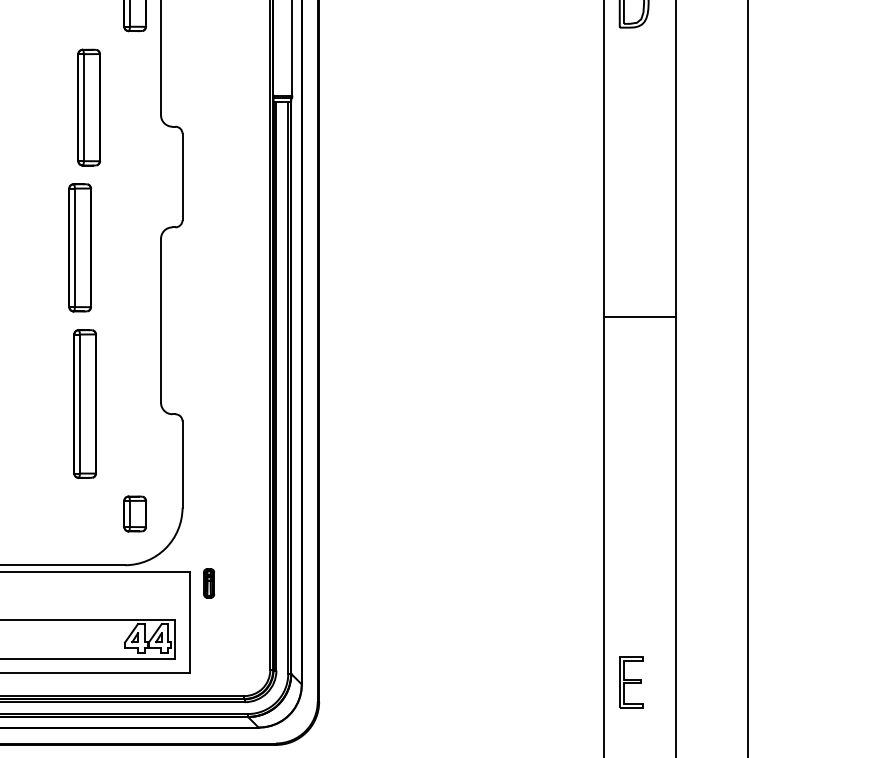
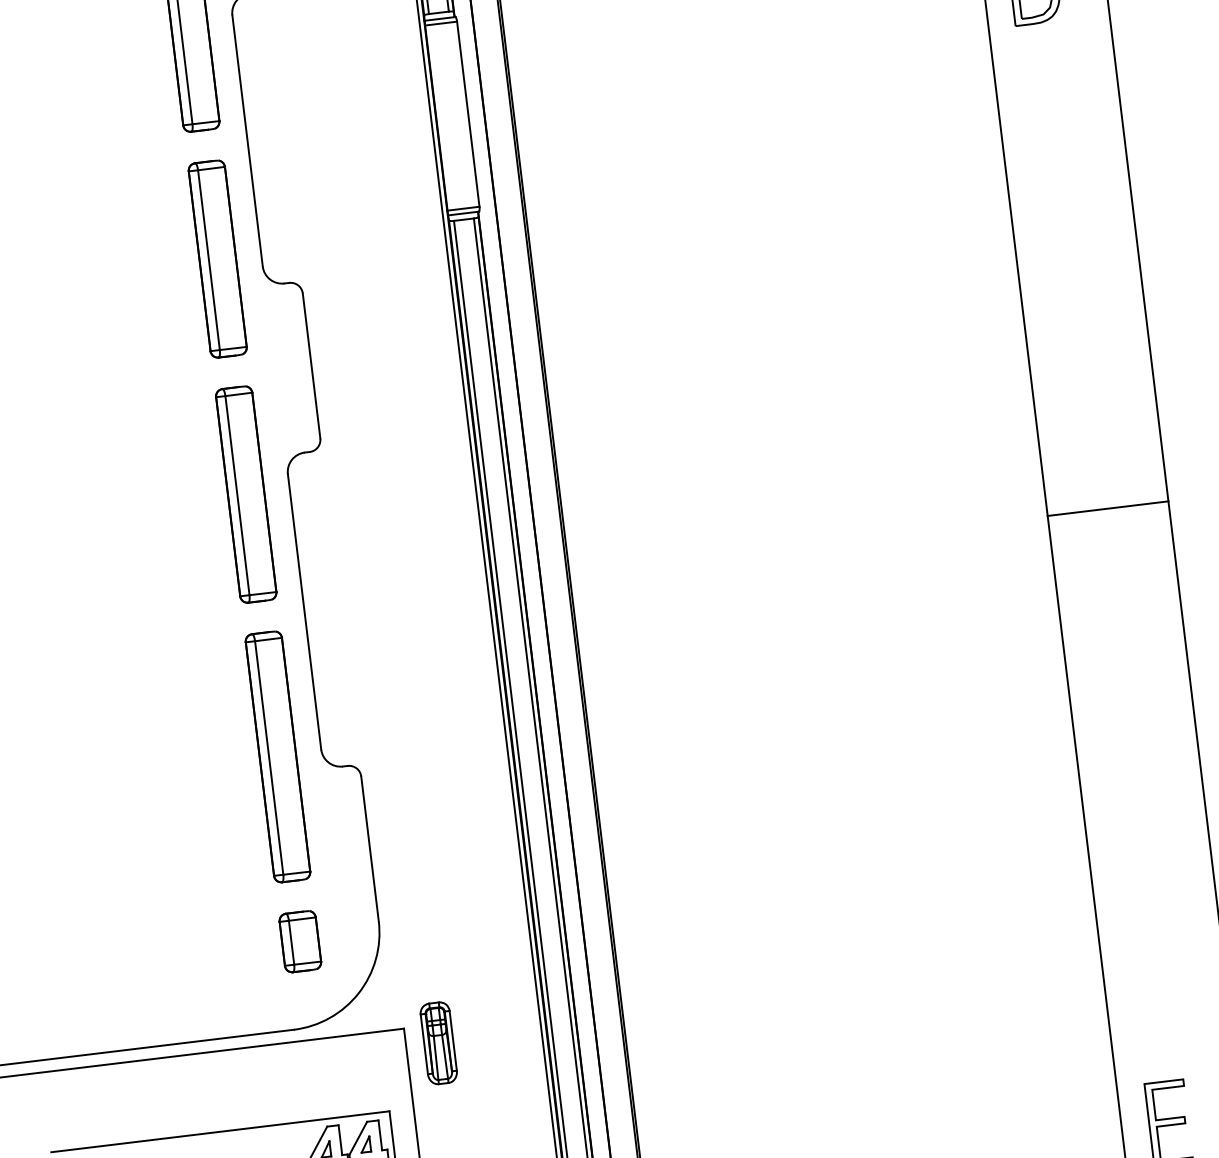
part: (88, 107) -> (216, 258), moved
part: (79, 247) -> (245, 494), moved
part: (84, 403) -> (276, 756), moved
part: (208, 583) -> (437, 1043), size x1.67

